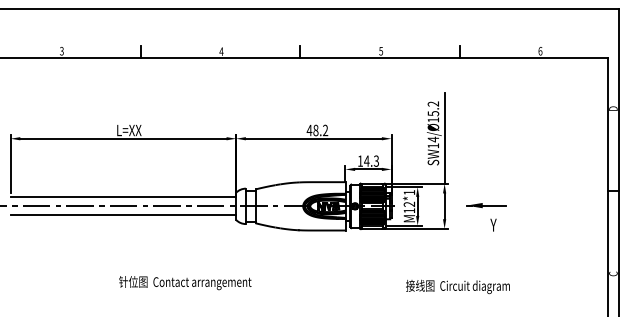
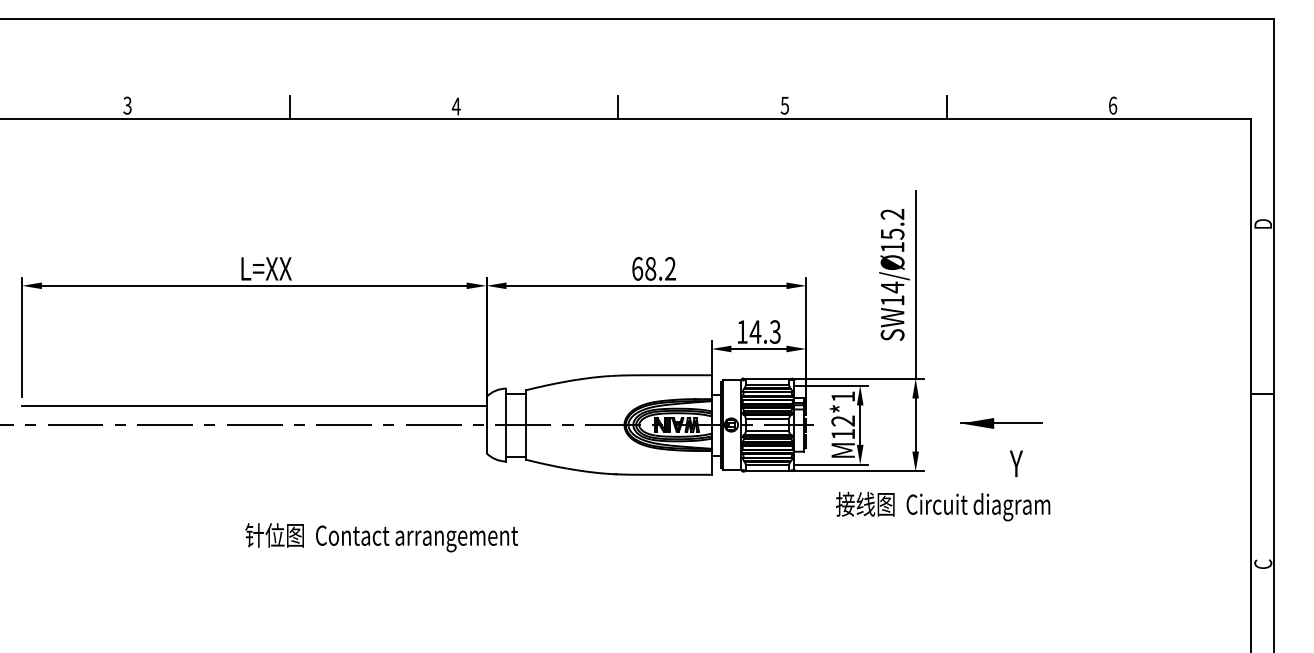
text: (309, 130) -> (637, 268), 48.2 -> 68.2
line: (123, 215) -> (254, 443), removed
text: (185, 283) -> (382, 538), moved
text: (457, 286) -> (942, 505), moved

